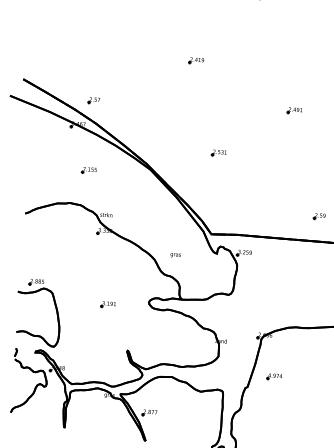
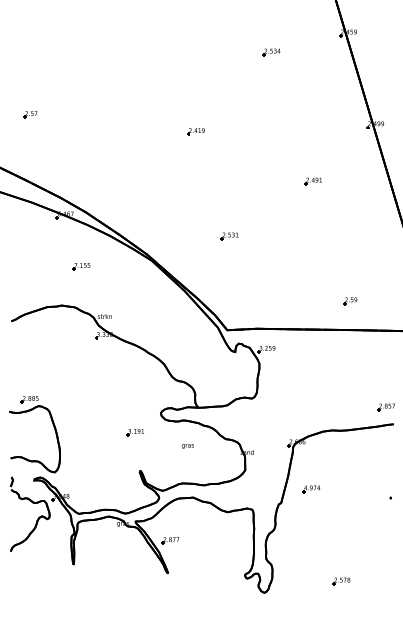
part: (94, 100) -> (30, 114), moved
text: (175, 255) -> (187, 446), moved
part: (107, 304) -> (134, 432), moved

